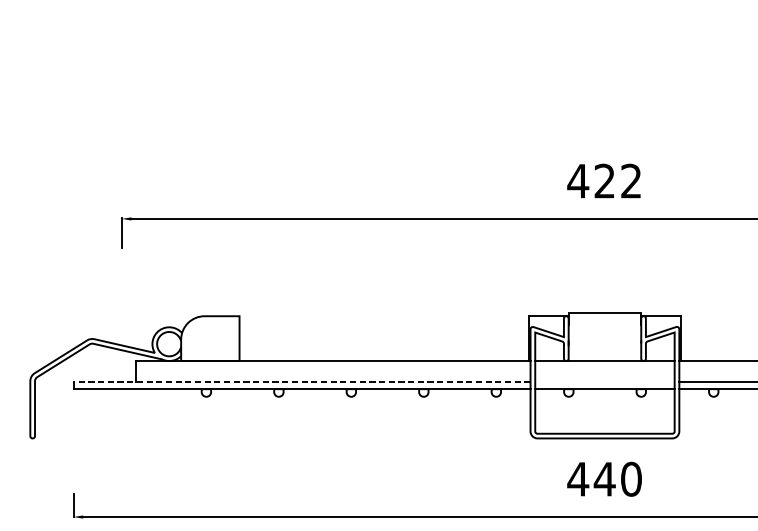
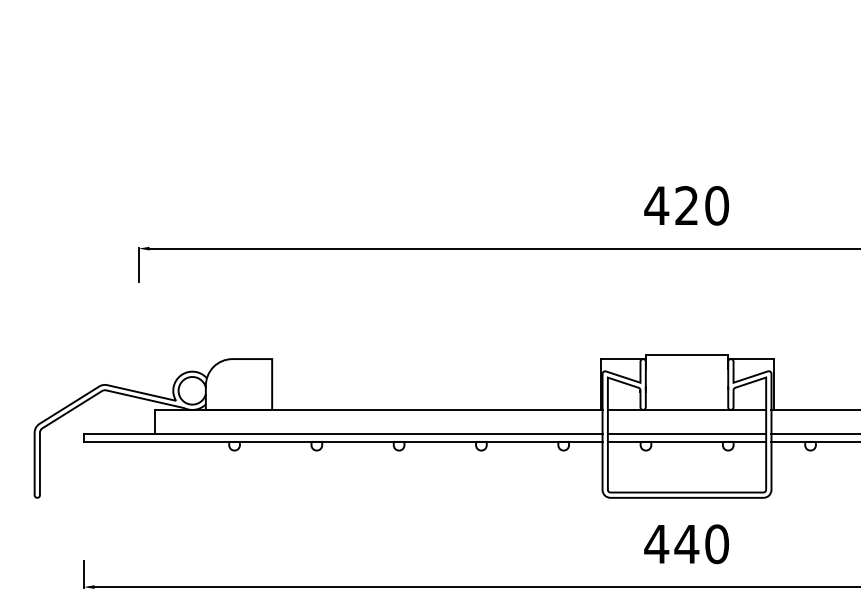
text: (631, 180) -> (717, 205), 422 -> 420
line: (301, 381) -> (342, 433), dashed -> solid
line: (604, 381) -> (686, 433), added

